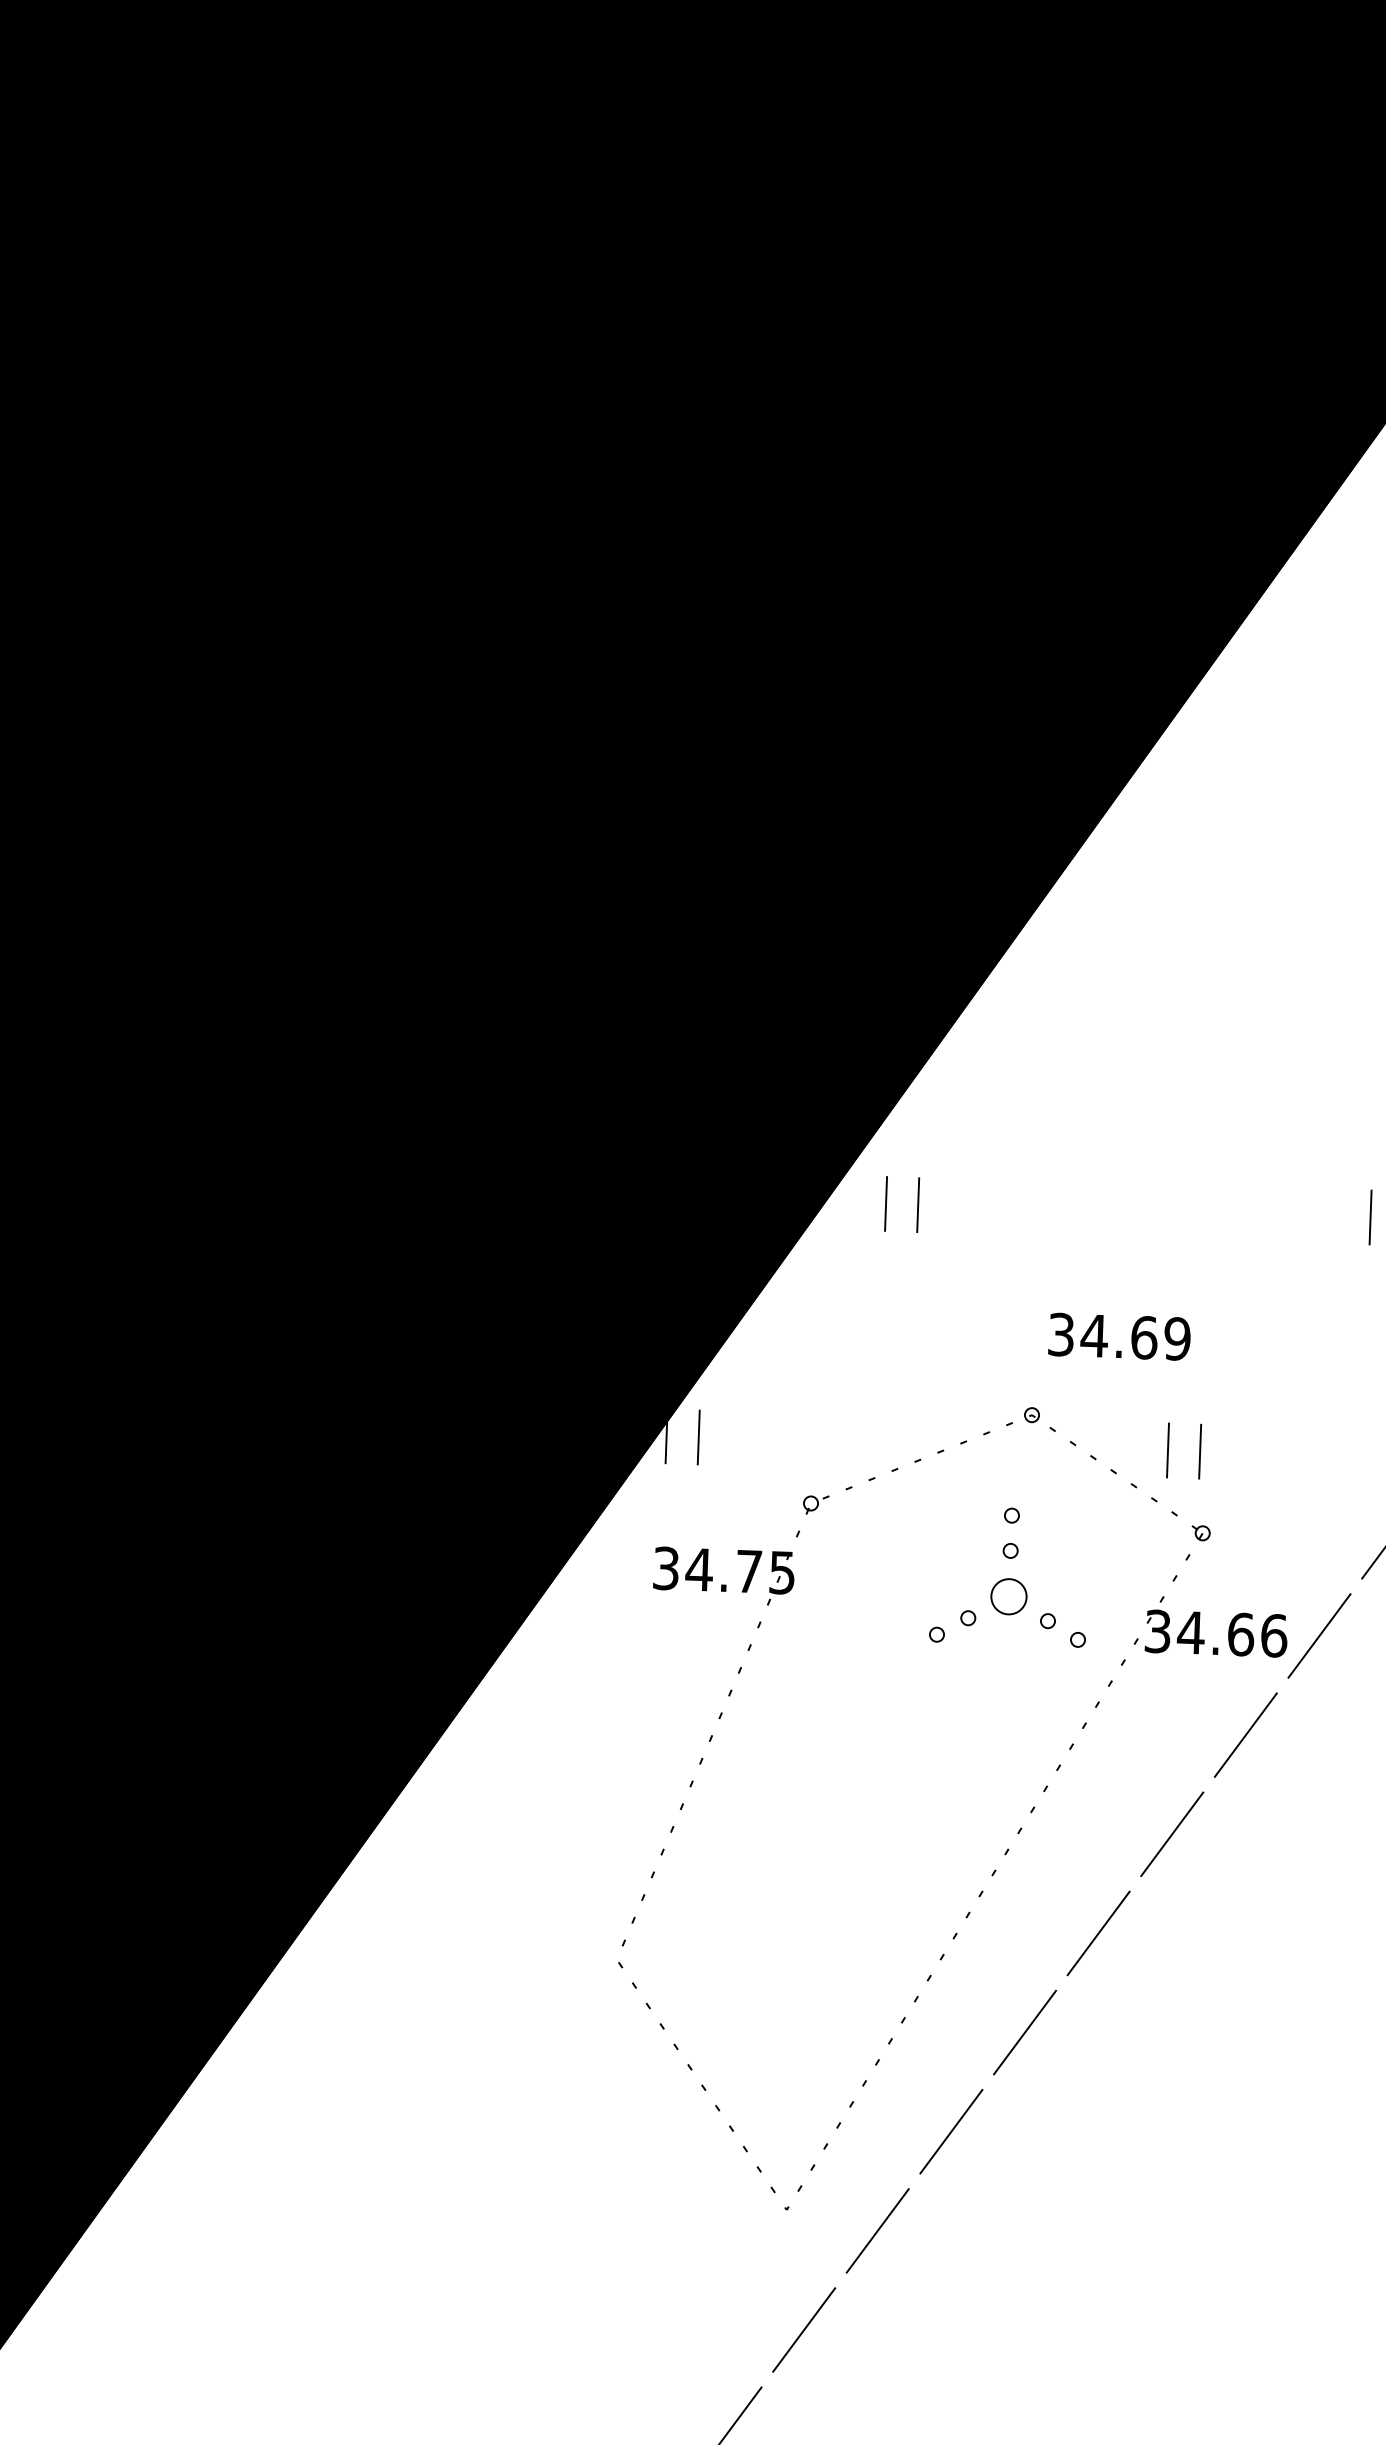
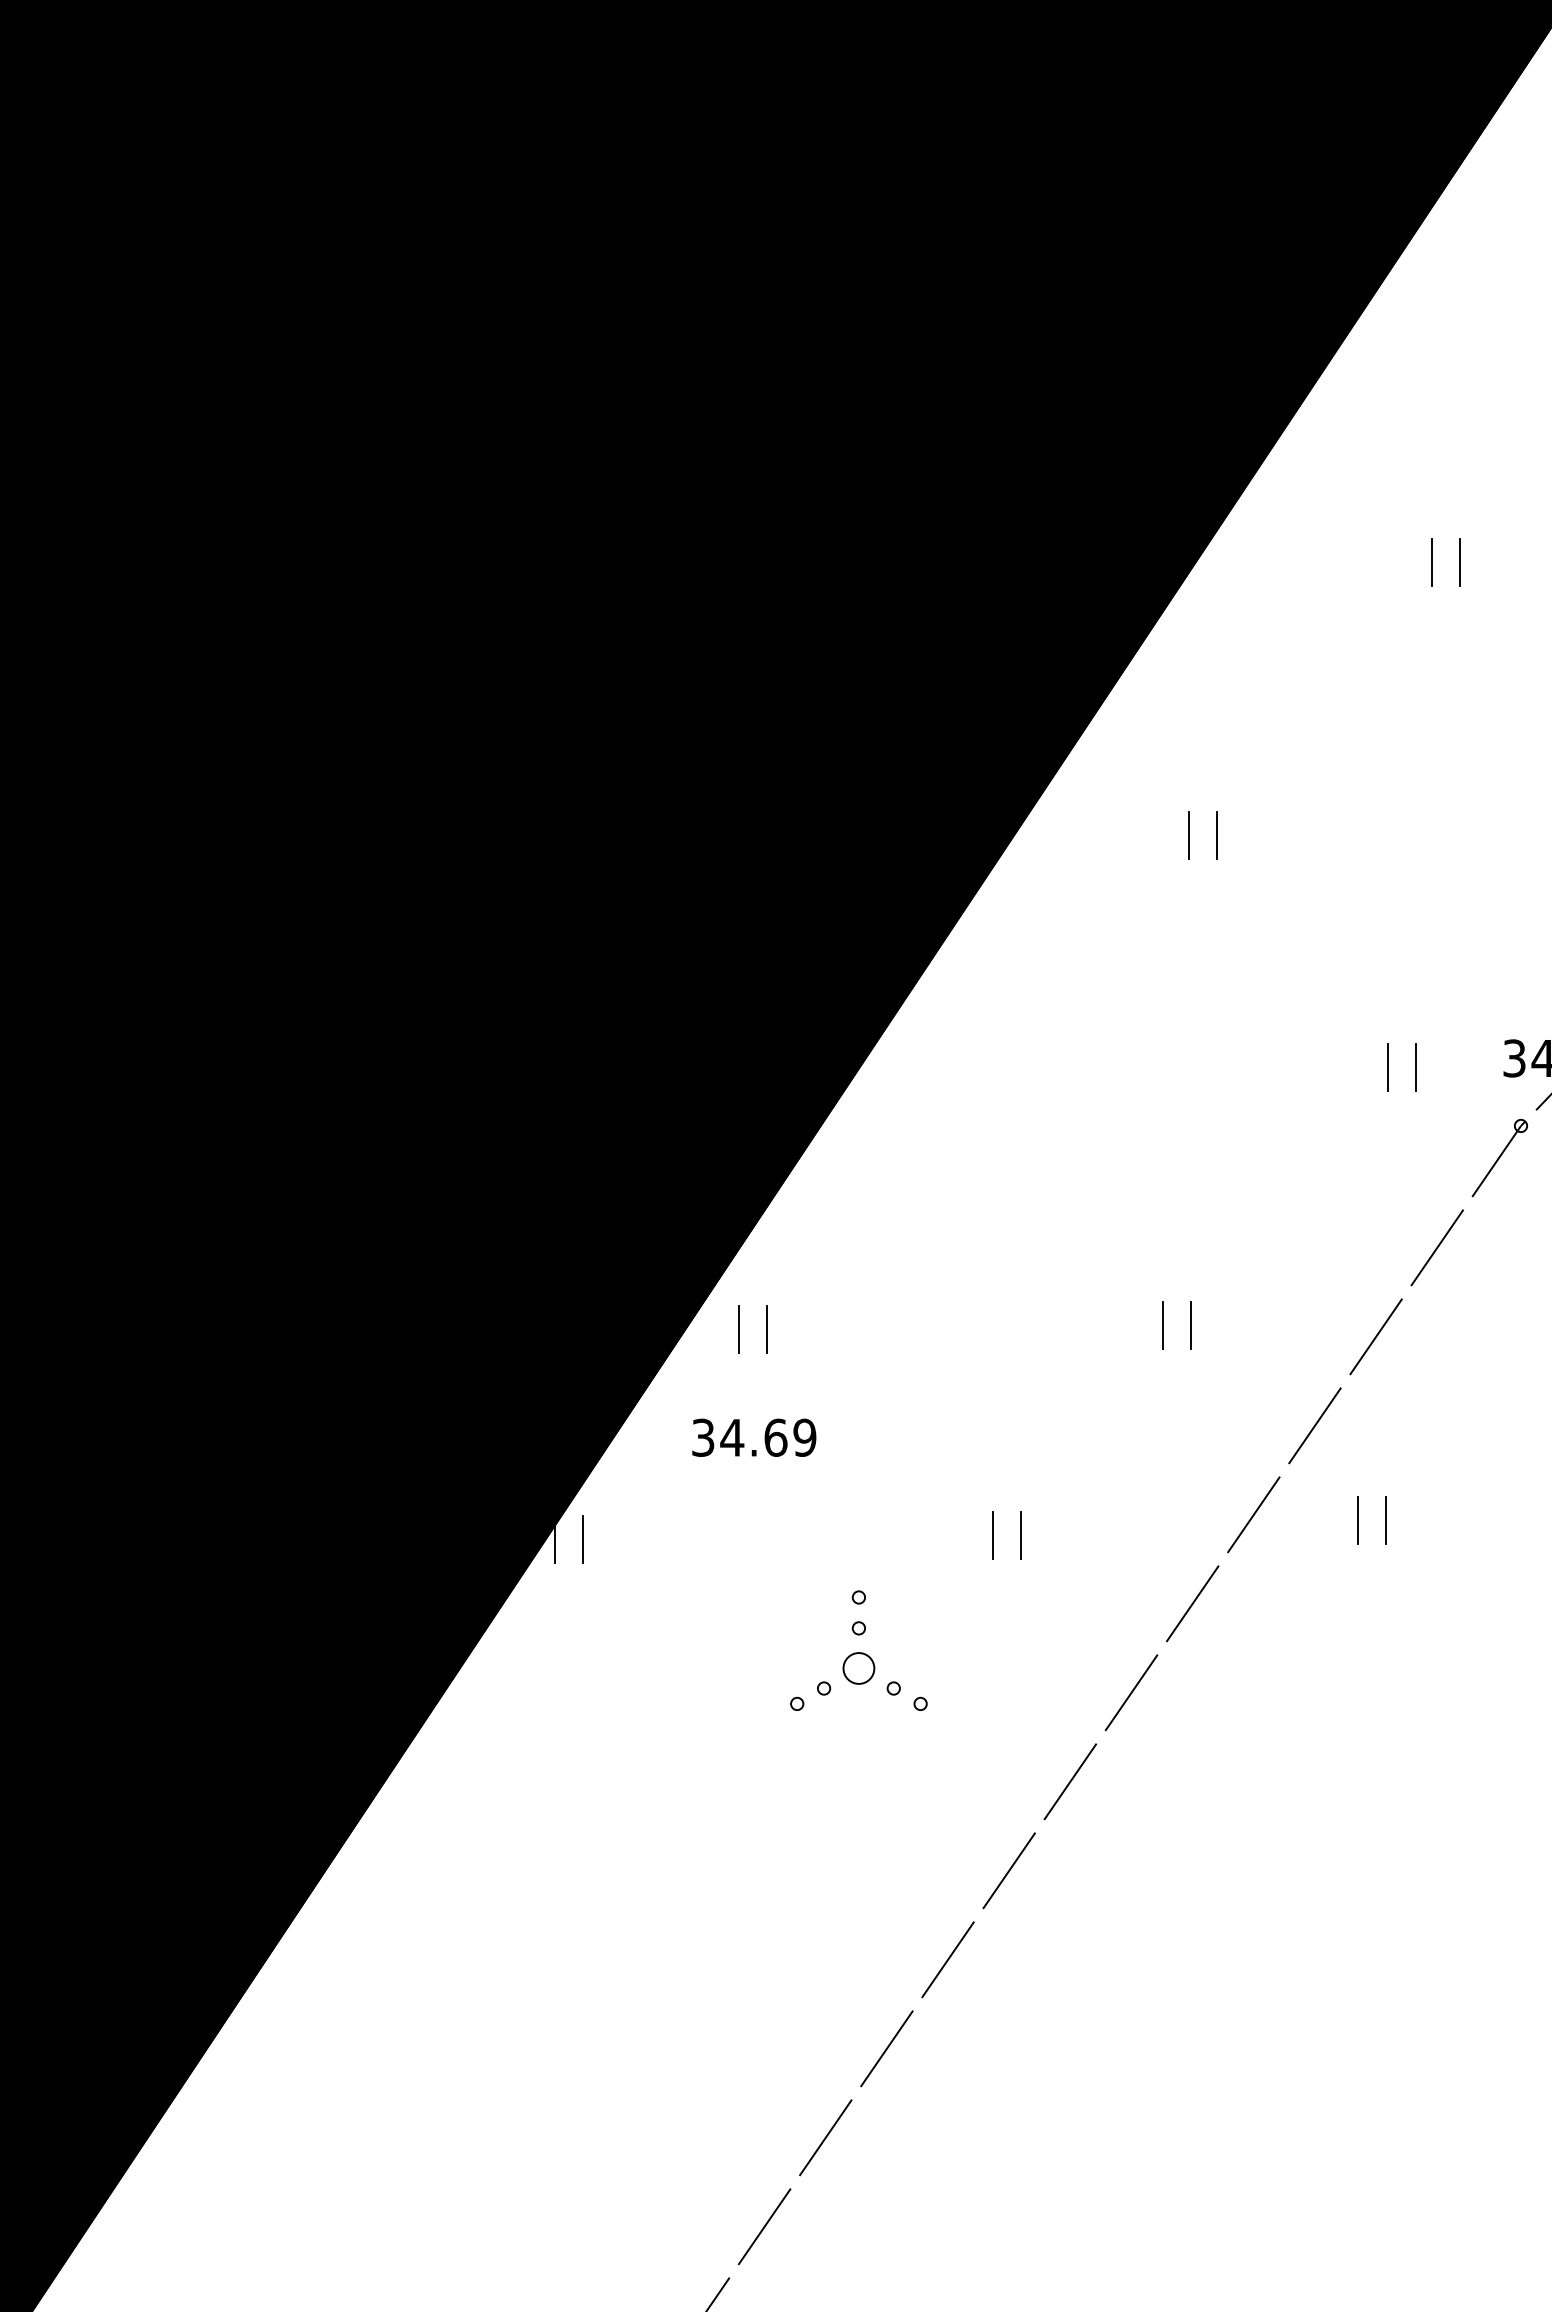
text: (1119, 1336) -> (754, 1437), moved
part: (1007, 1848) -> (865, 1888), removed

